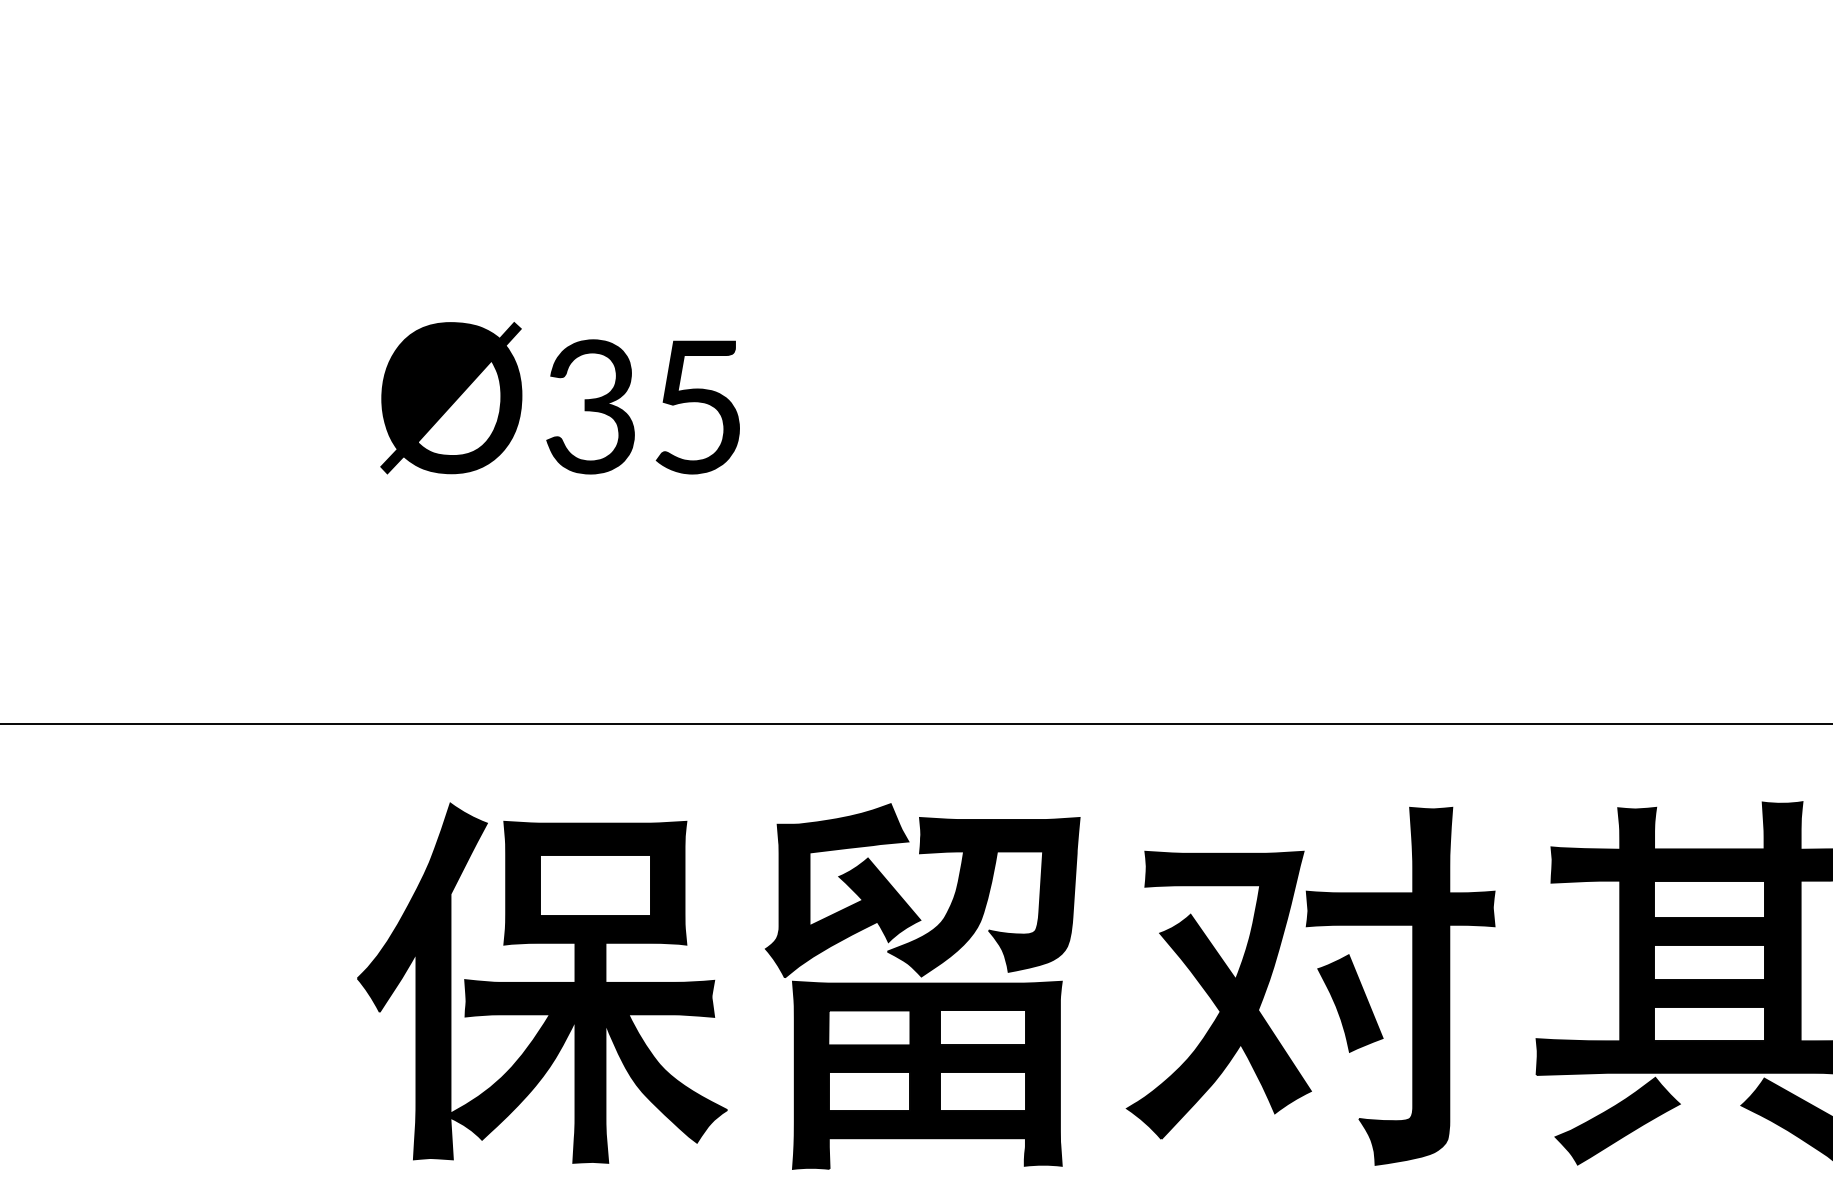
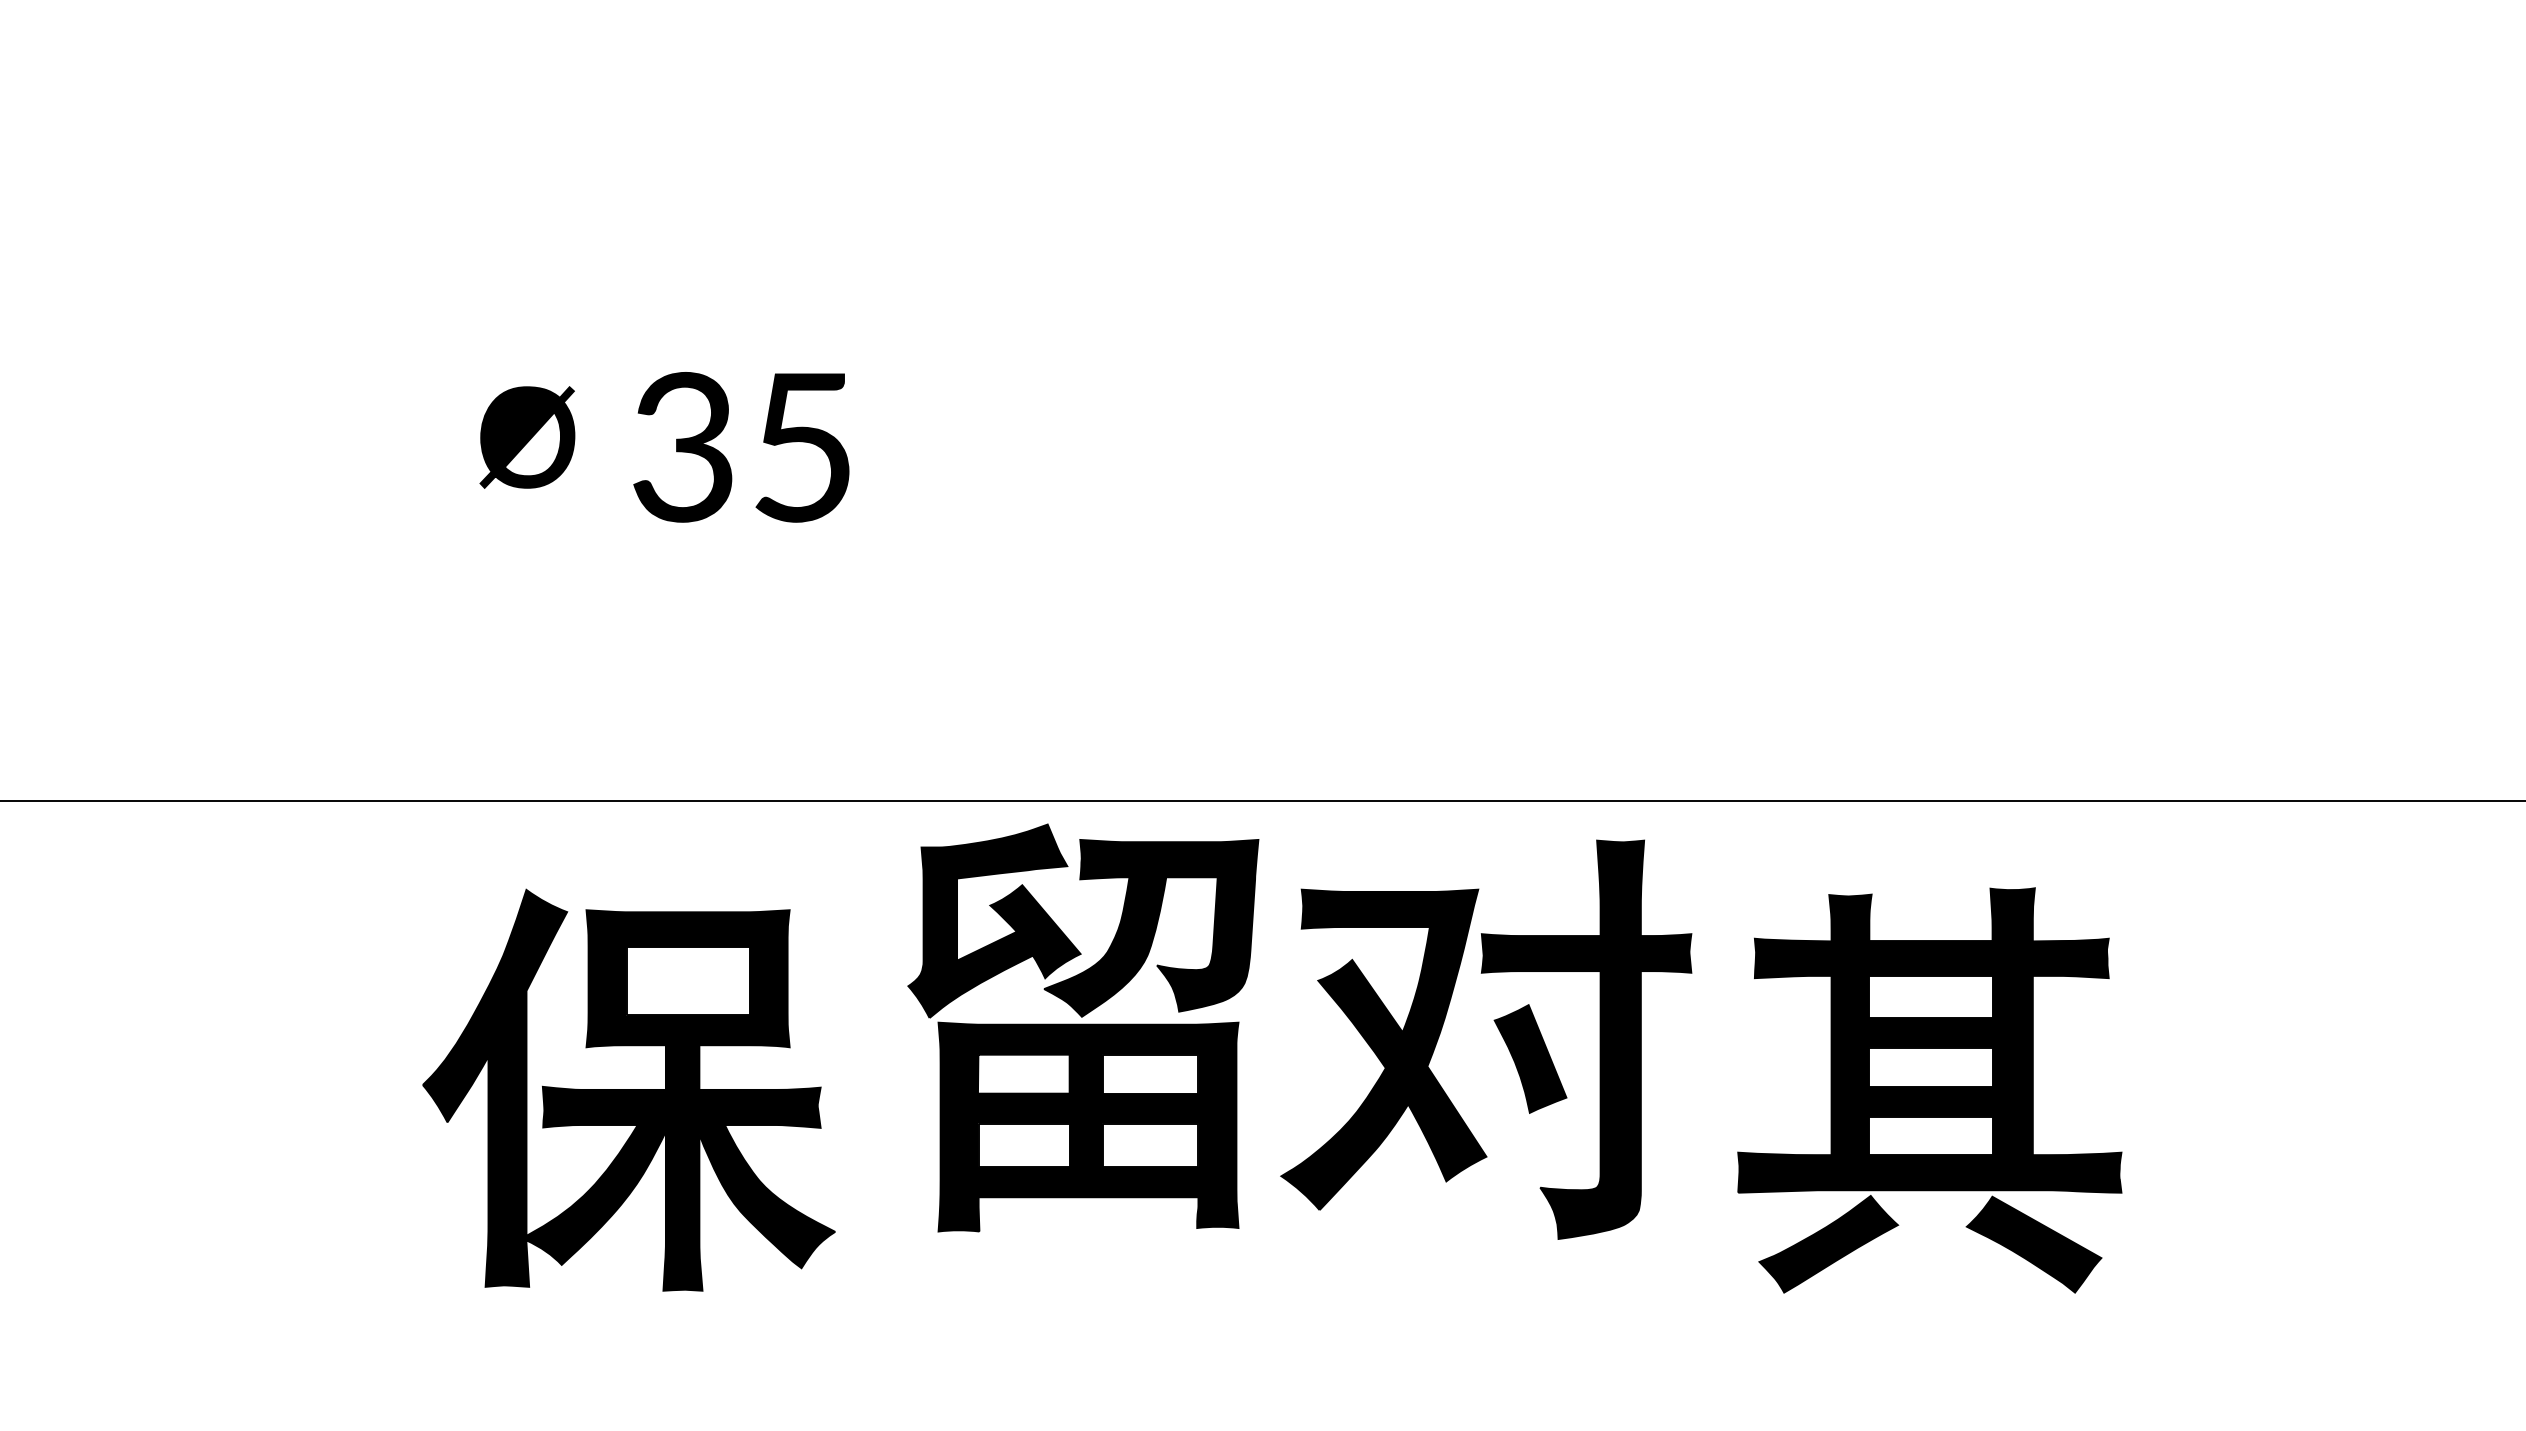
part: (451, 398) -> (527, 437), size x0.6
part: (1322, 979) -> (1499, 1032), moved
part: (922, 986) -> (1083, 1027), moved

